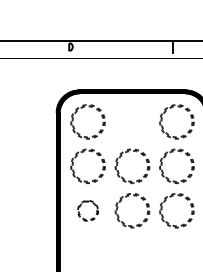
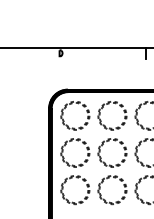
part: (127, 108) -> (108, 104), added
circle: (87, 210) -> (74, 189), size x1.67

